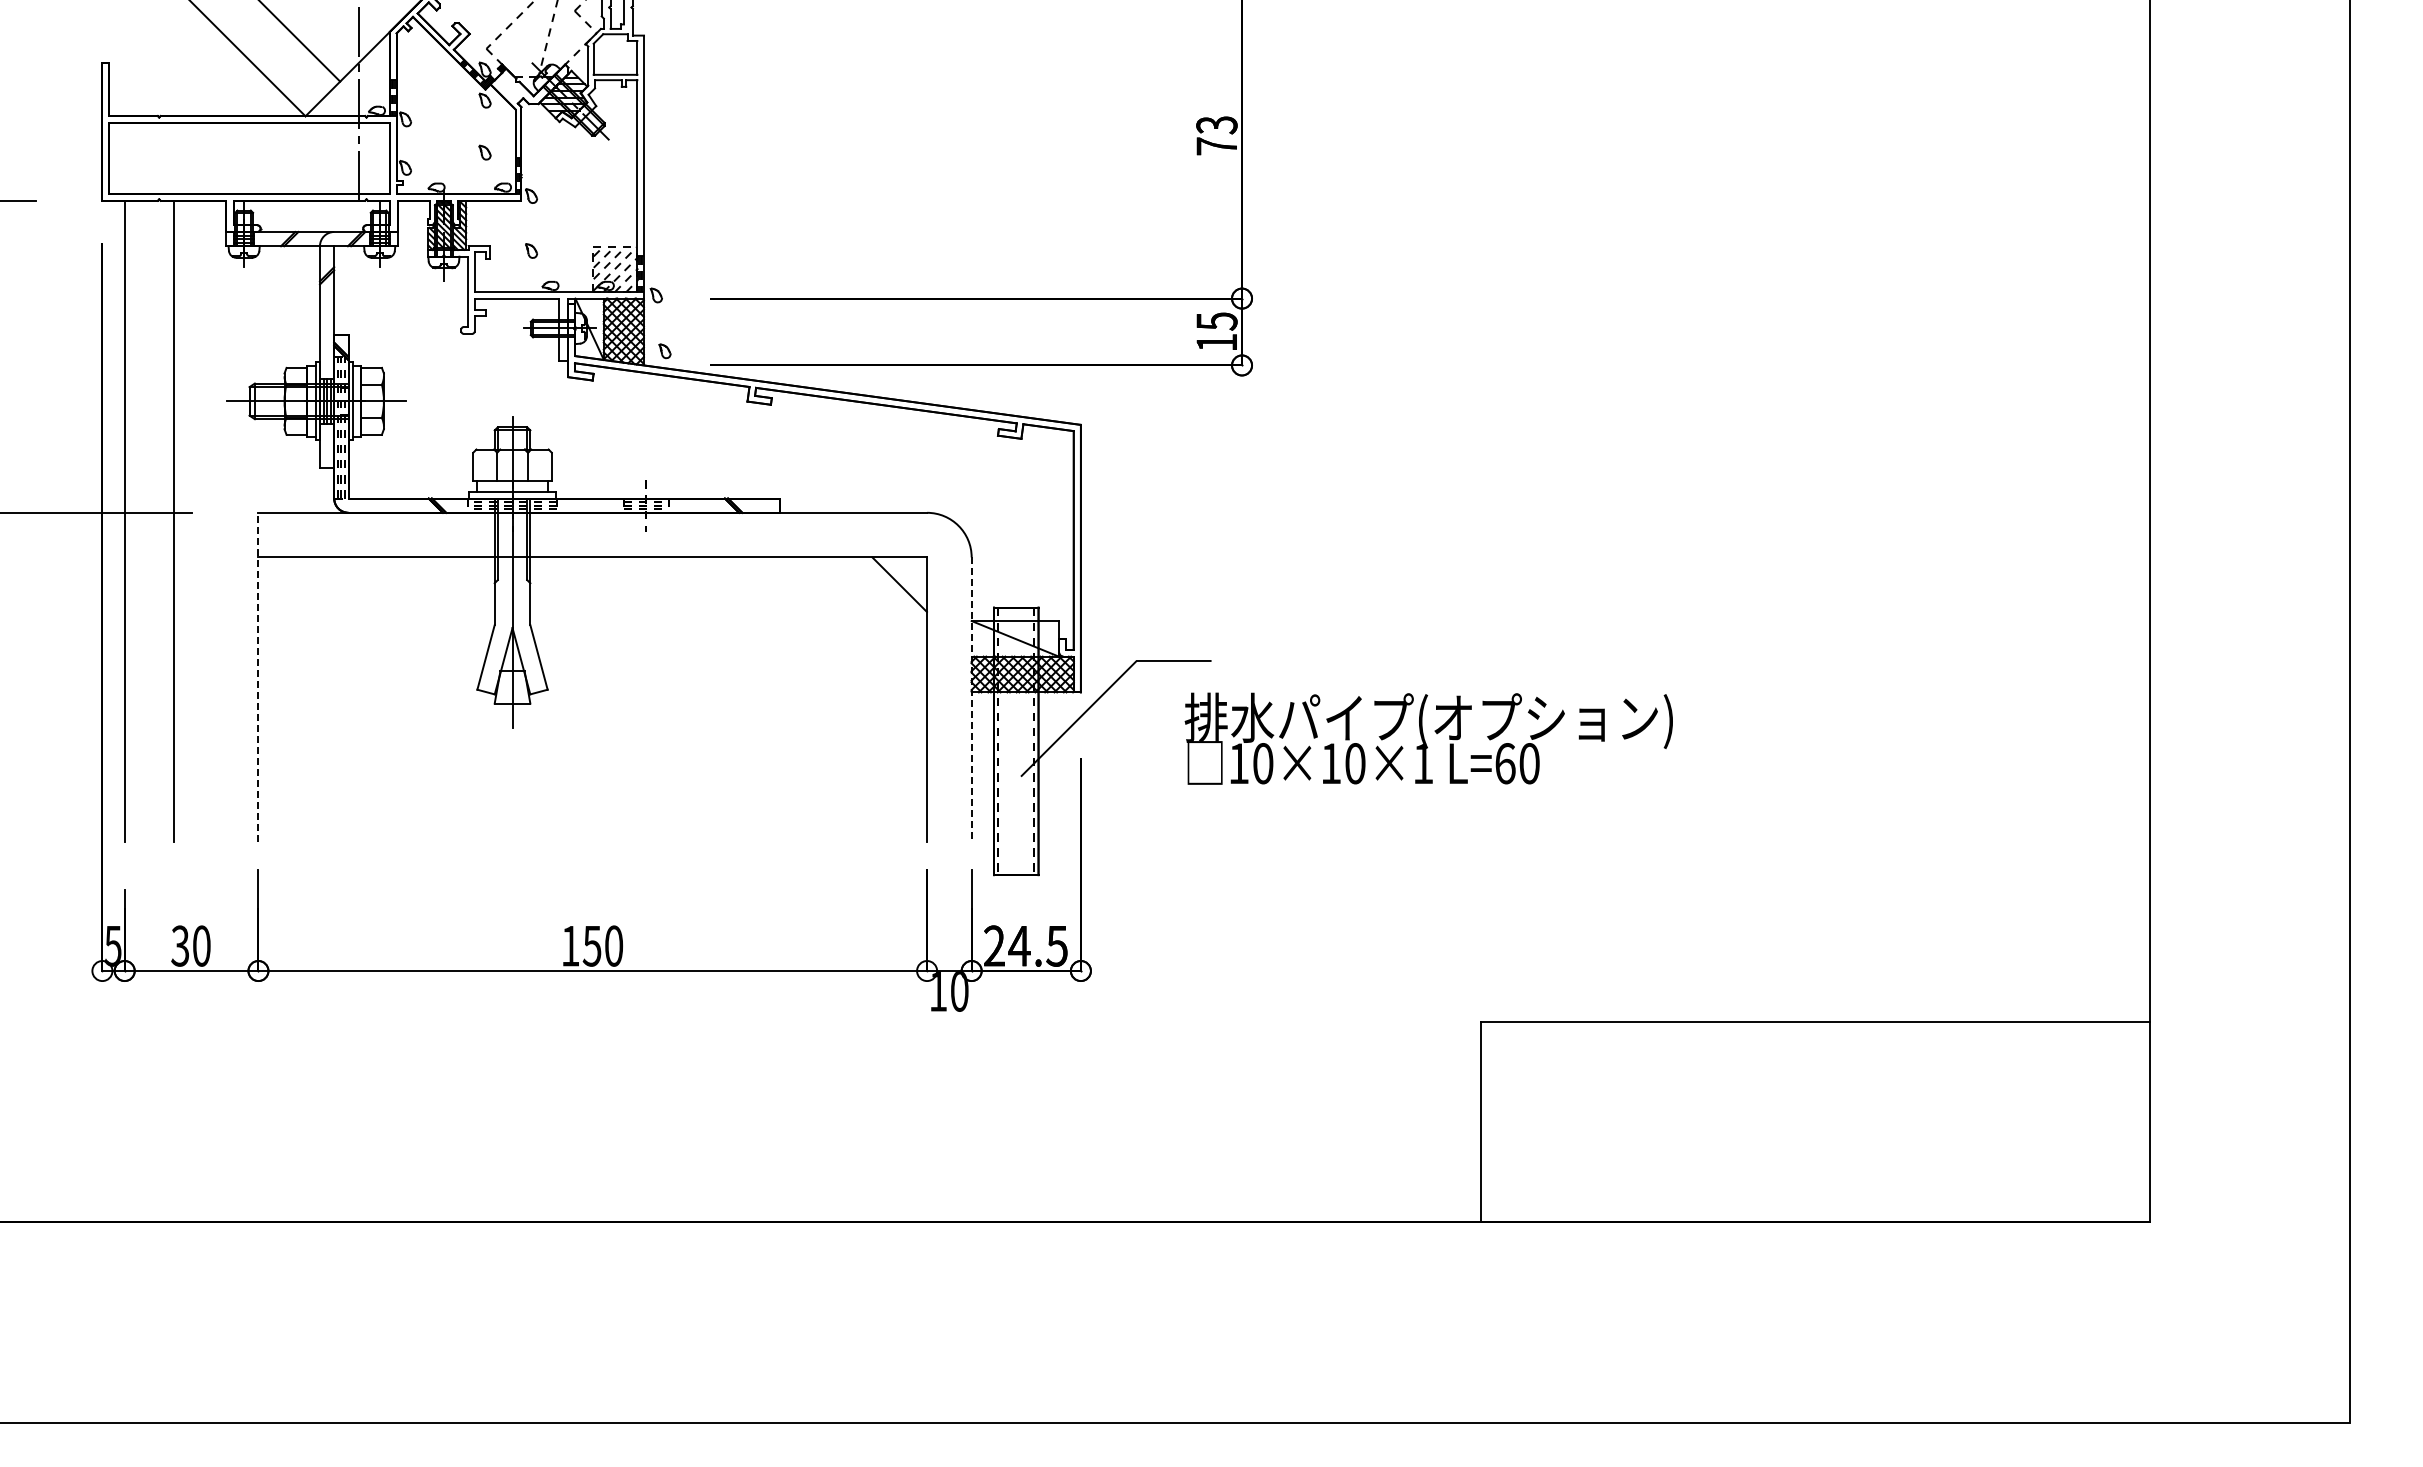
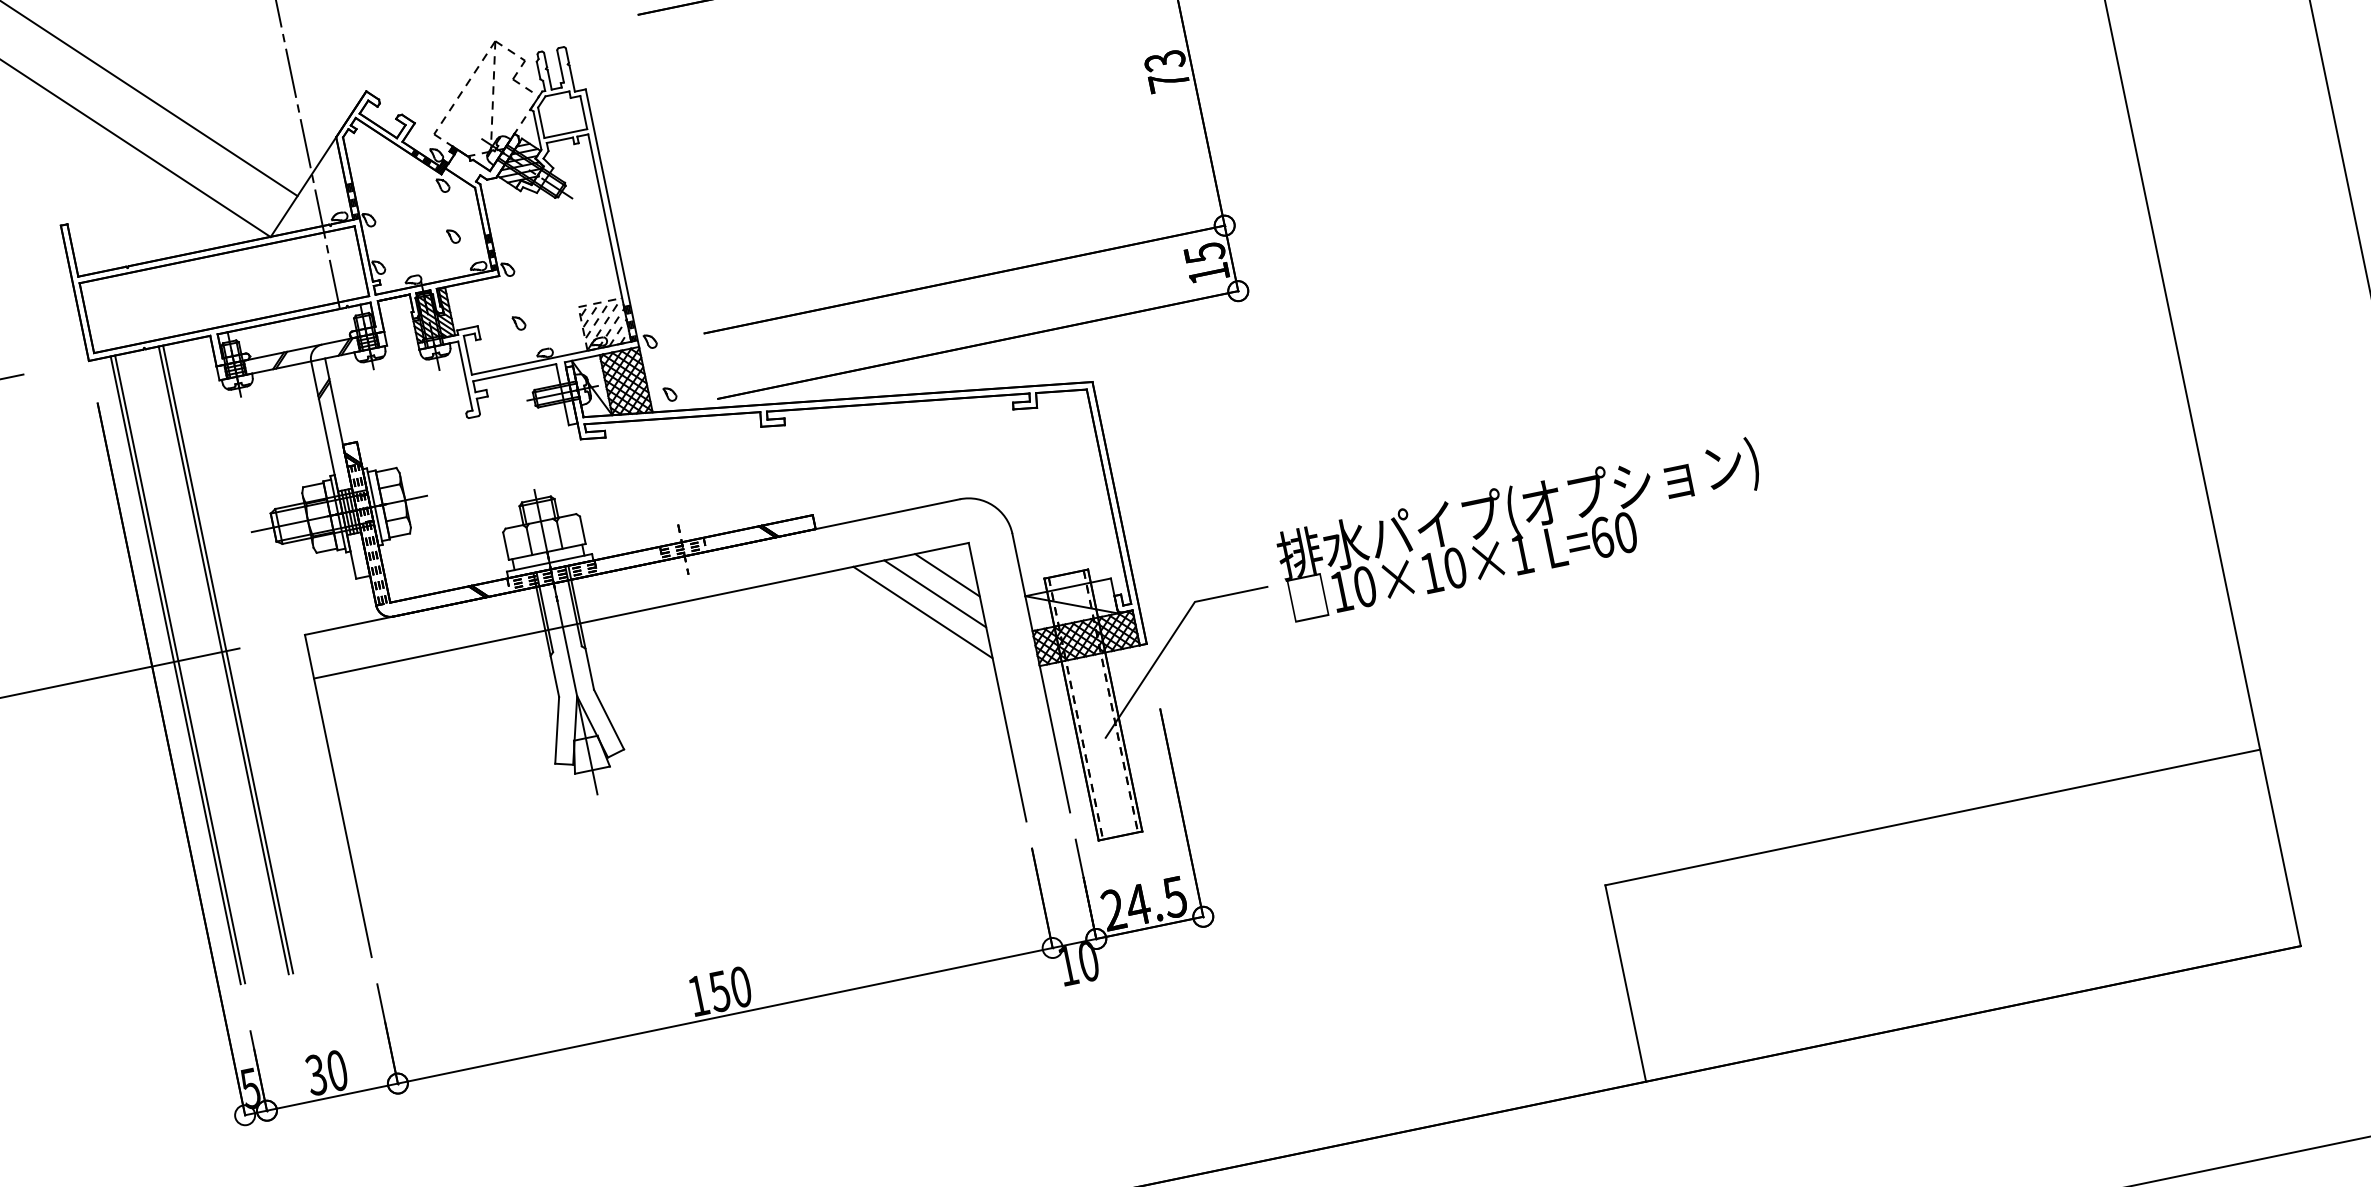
line: (129, 520) -> (180, 668), added
line: (178, 520) -> (228, 658), added
line: (883, 600) -> (934, 594), added
line: (867, 616) -> (922, 612), added
line: (258, 677) -> (338, 796), dashed -> solid
line: (971, 700) -> (1041, 674), dashed -> solid
text: (1428, 738) -> (1521, 528), moved

